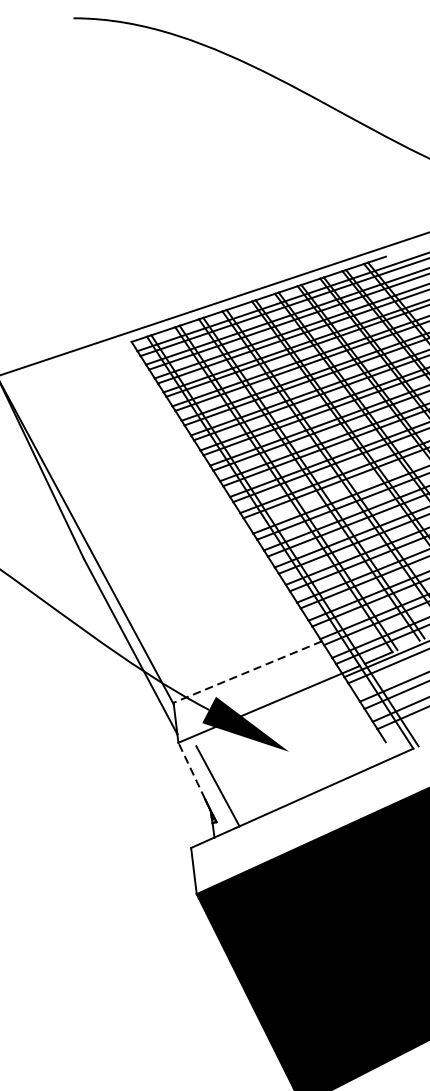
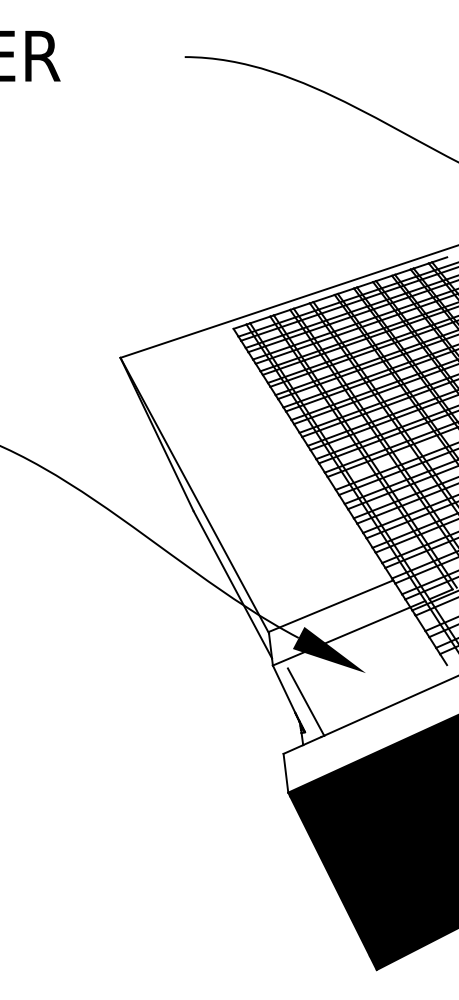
line: (247, 672) -> (330, 606), dashed -> solid
line: (191, 770) -> (283, 688), dashed -> solid

